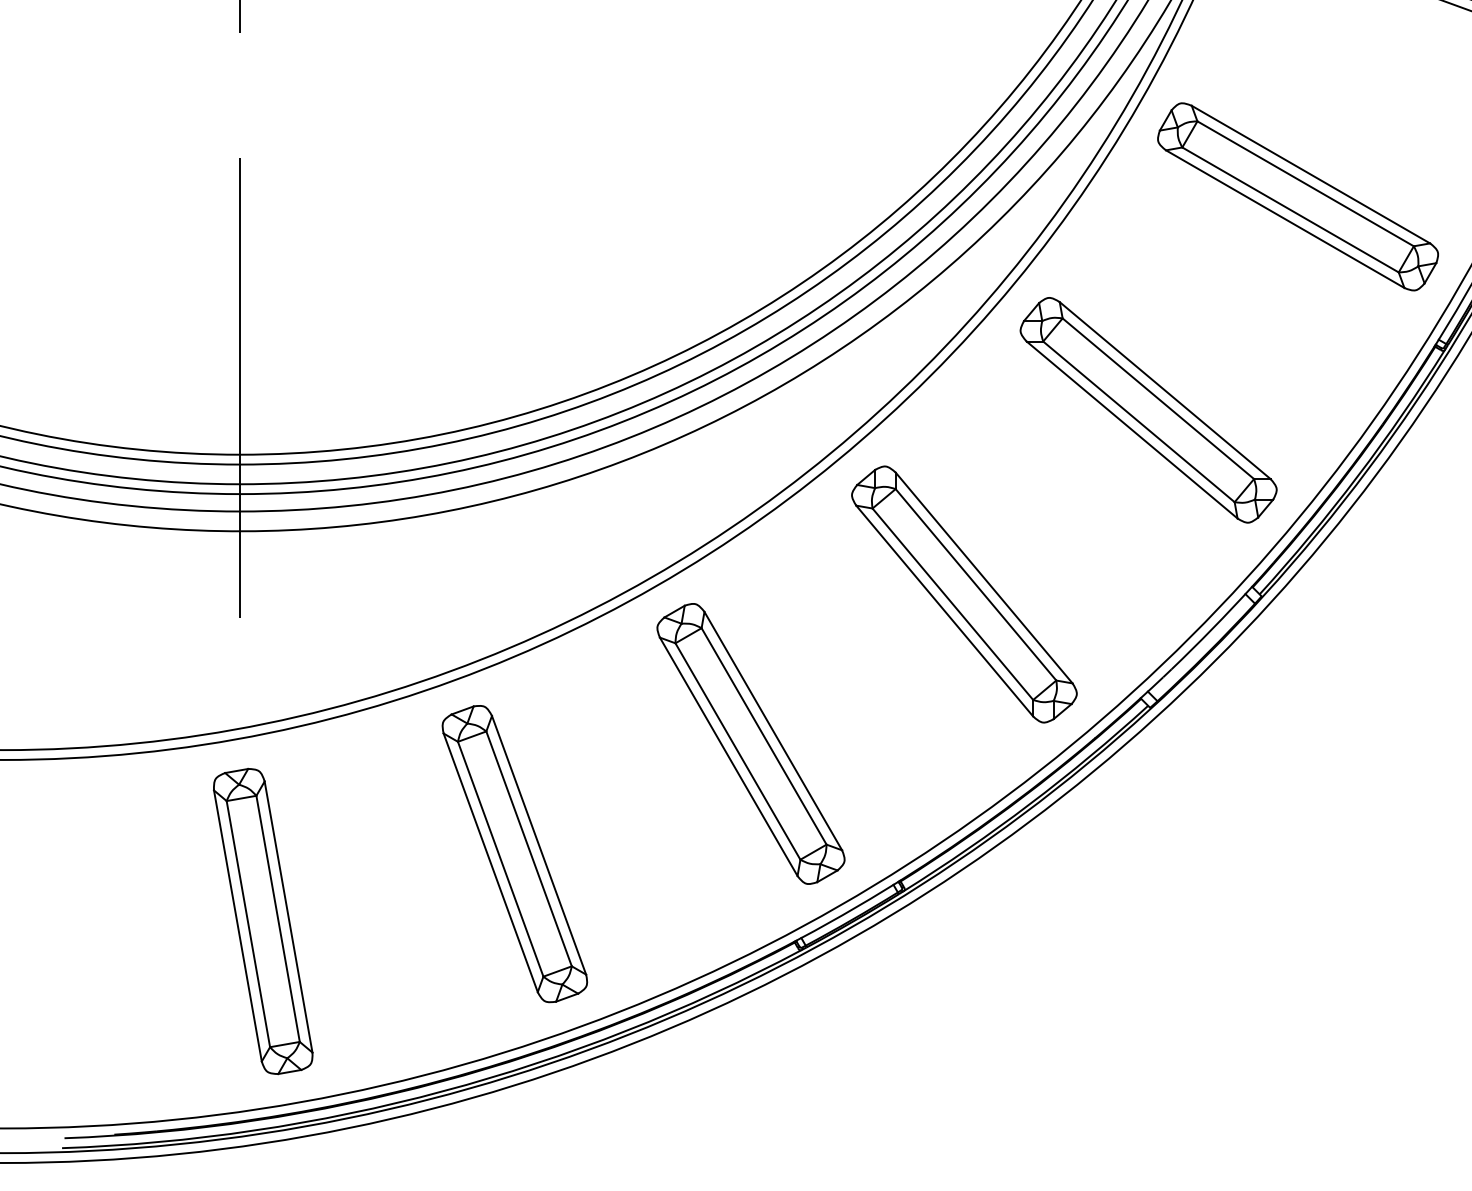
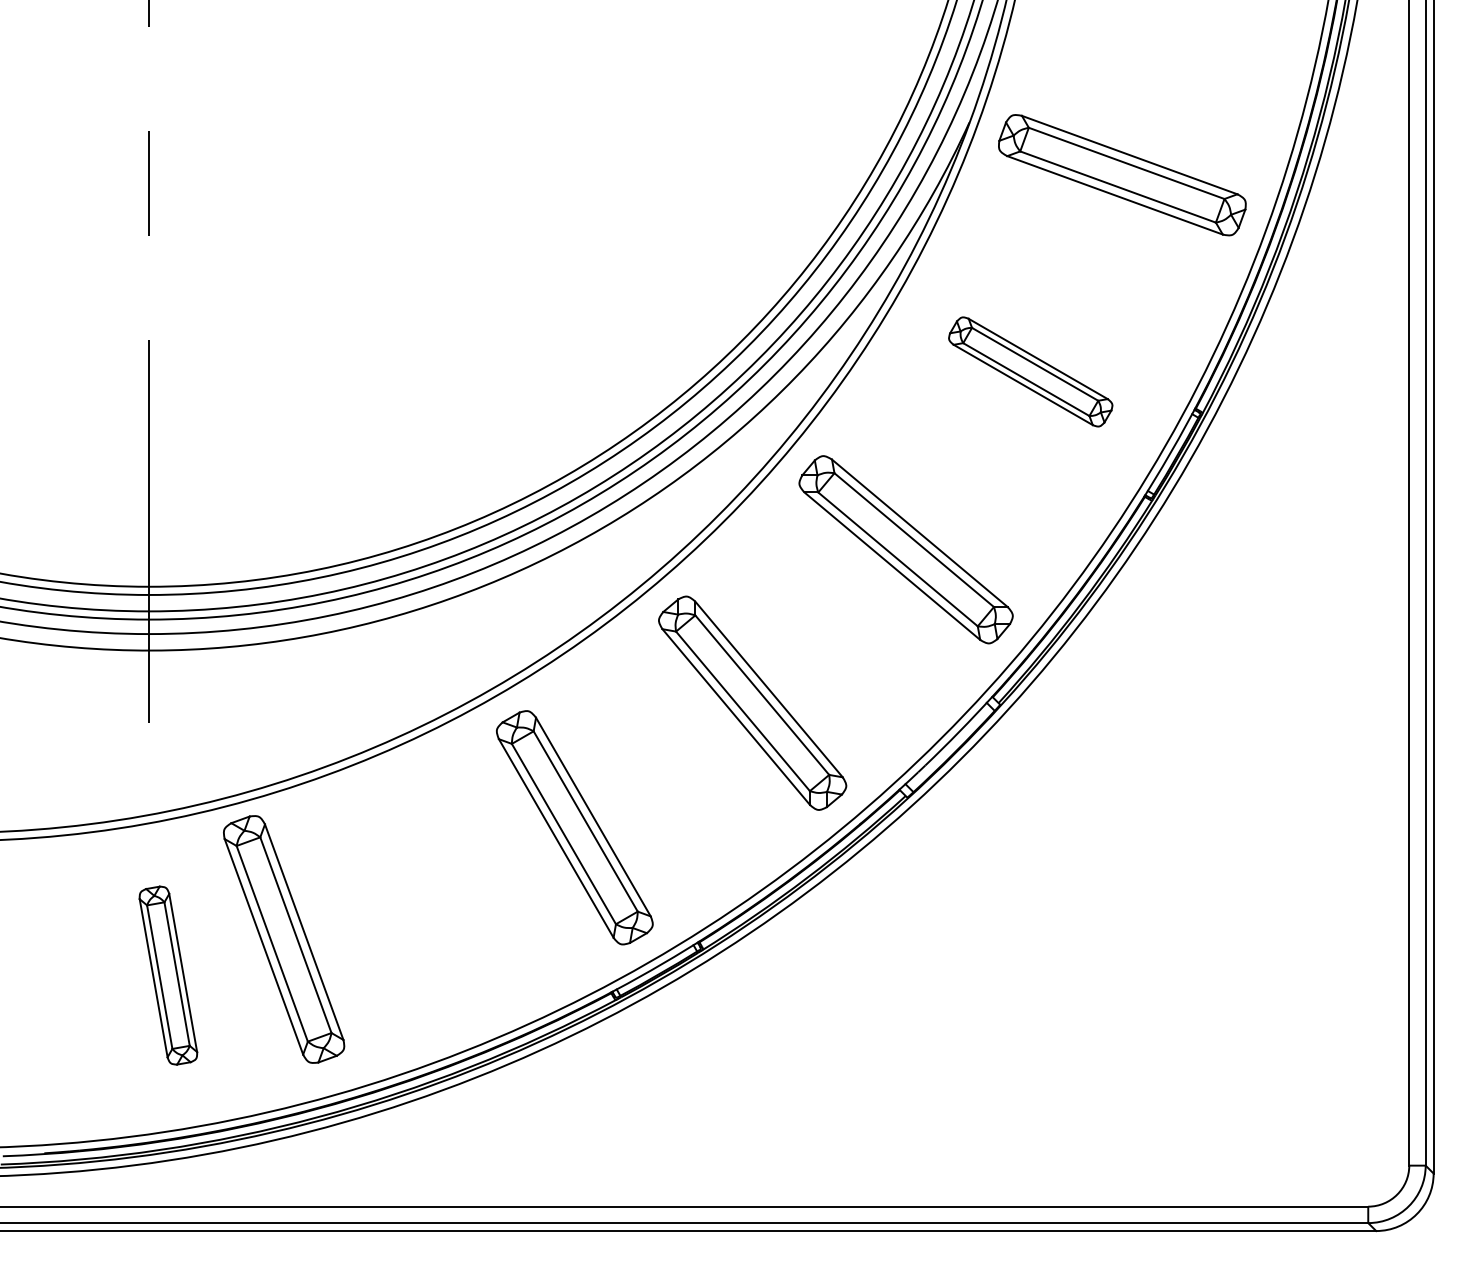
part: (1297, 196) -> (1030, 371), size x0.7
part: (515, 854) -> (284, 939), moved
part: (263, 921) -> (168, 975), size x0.7

